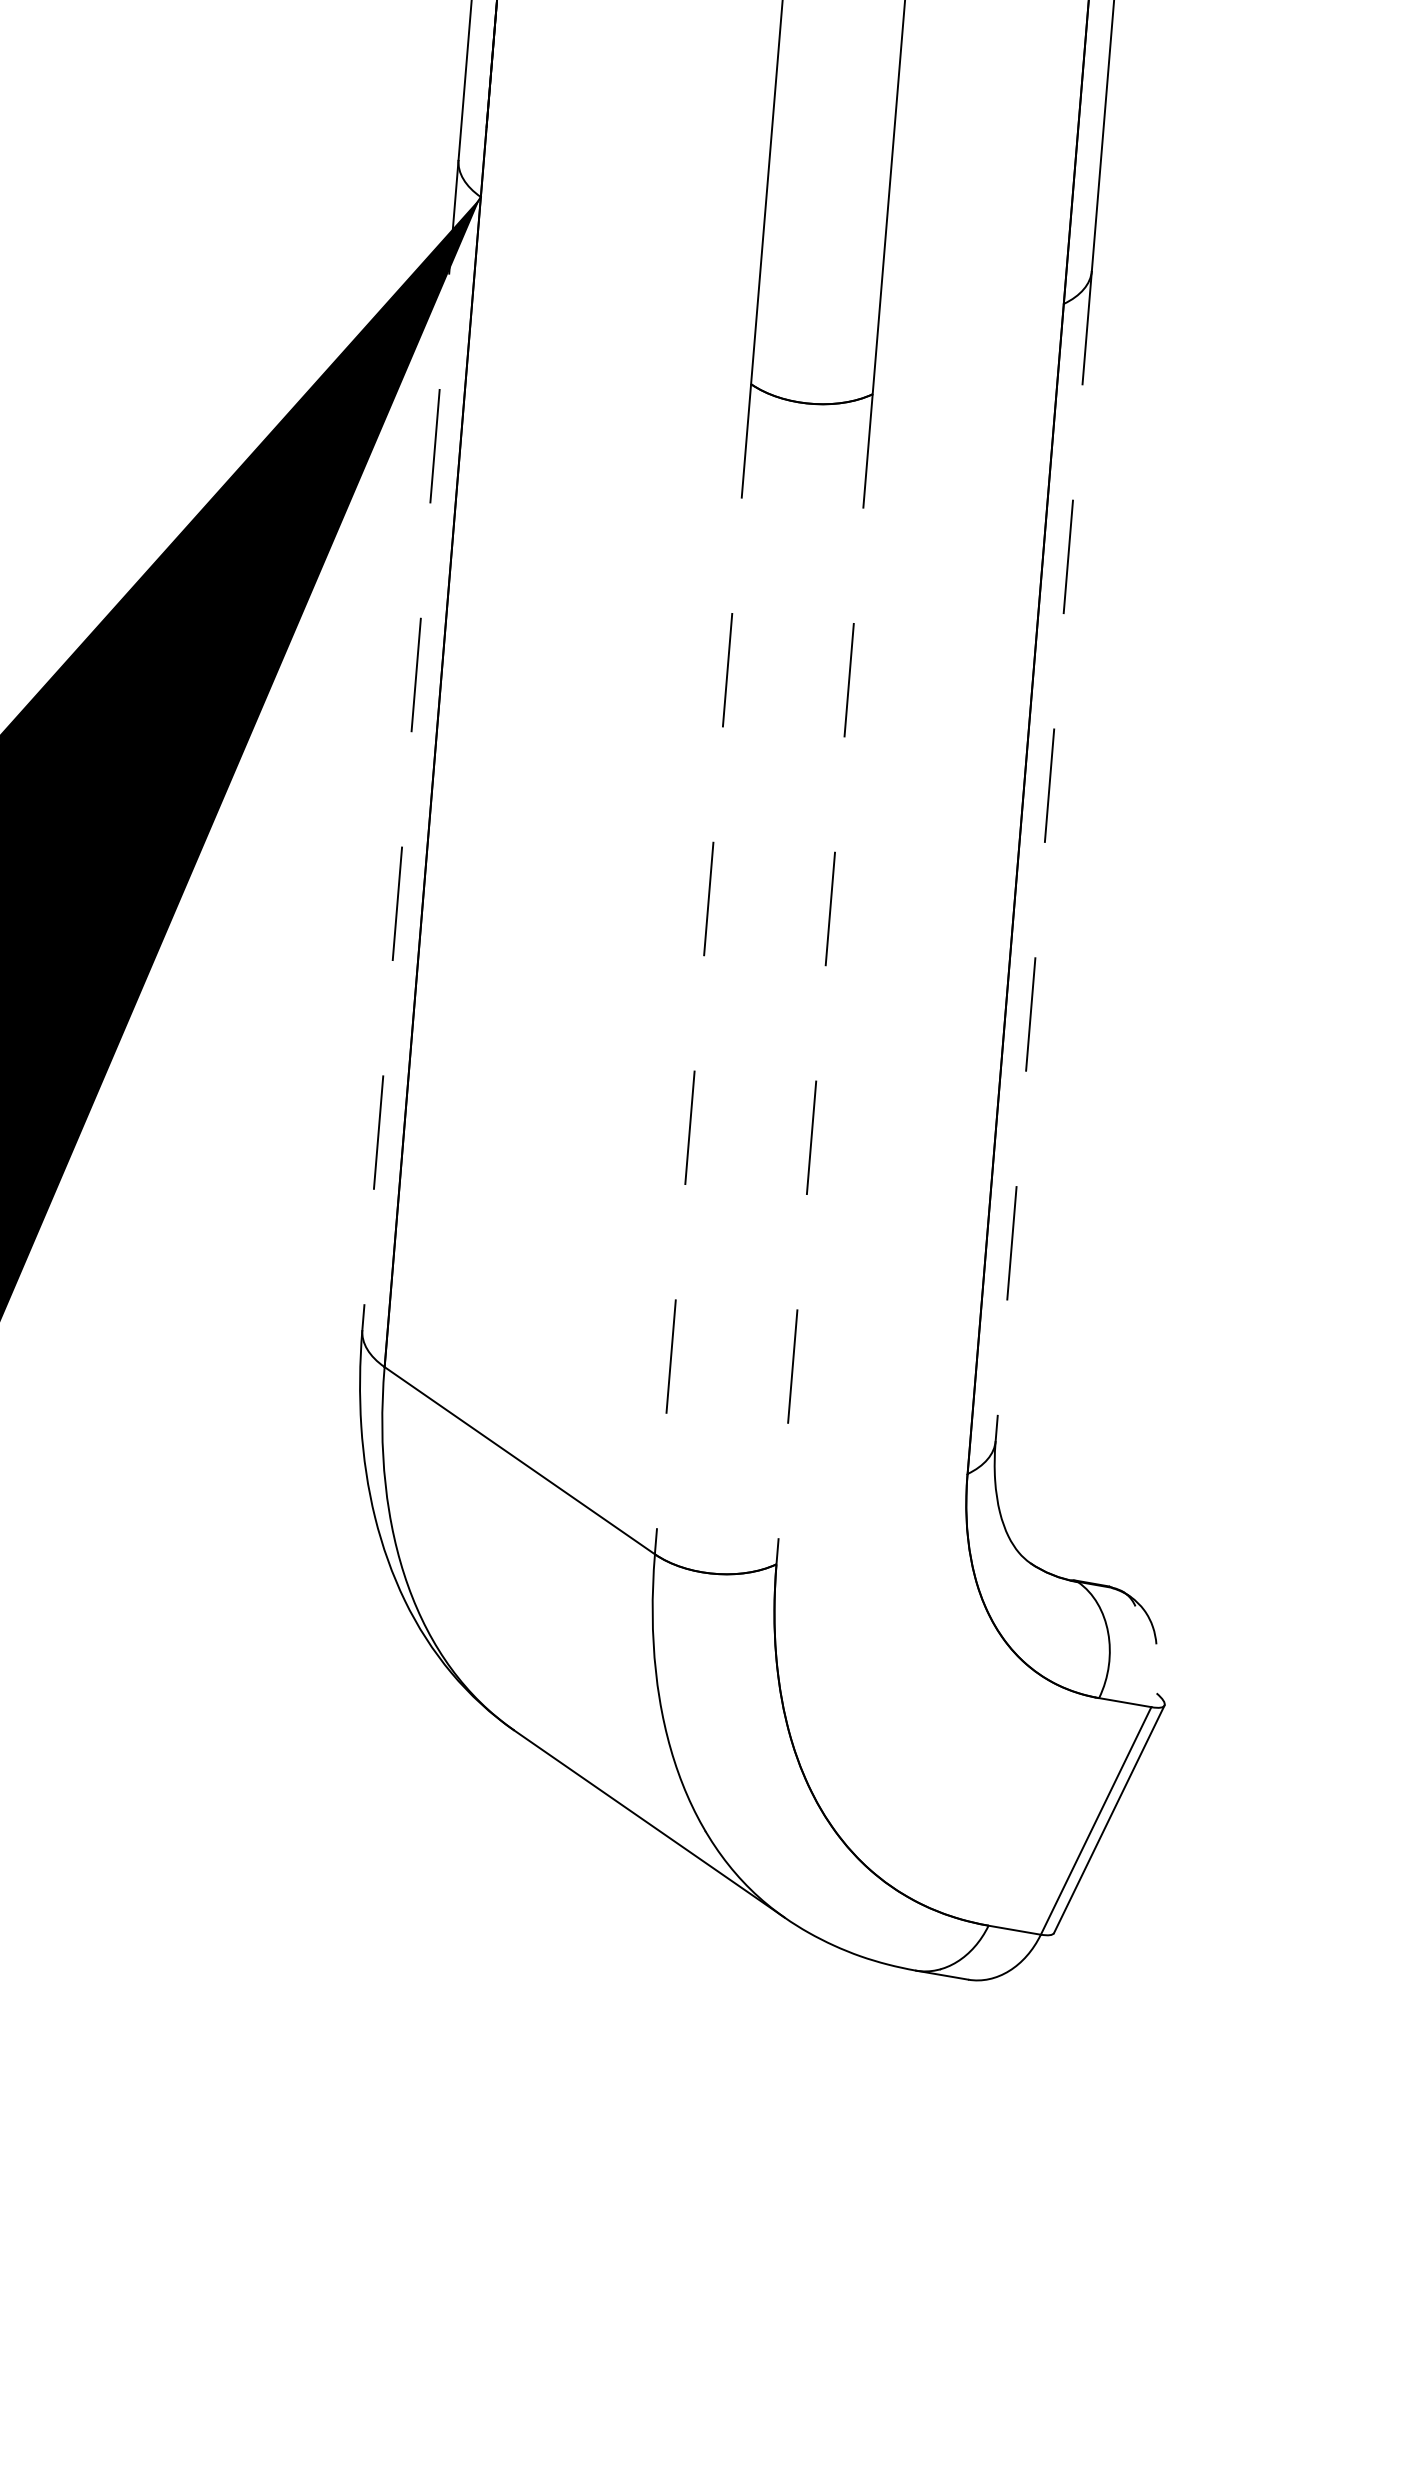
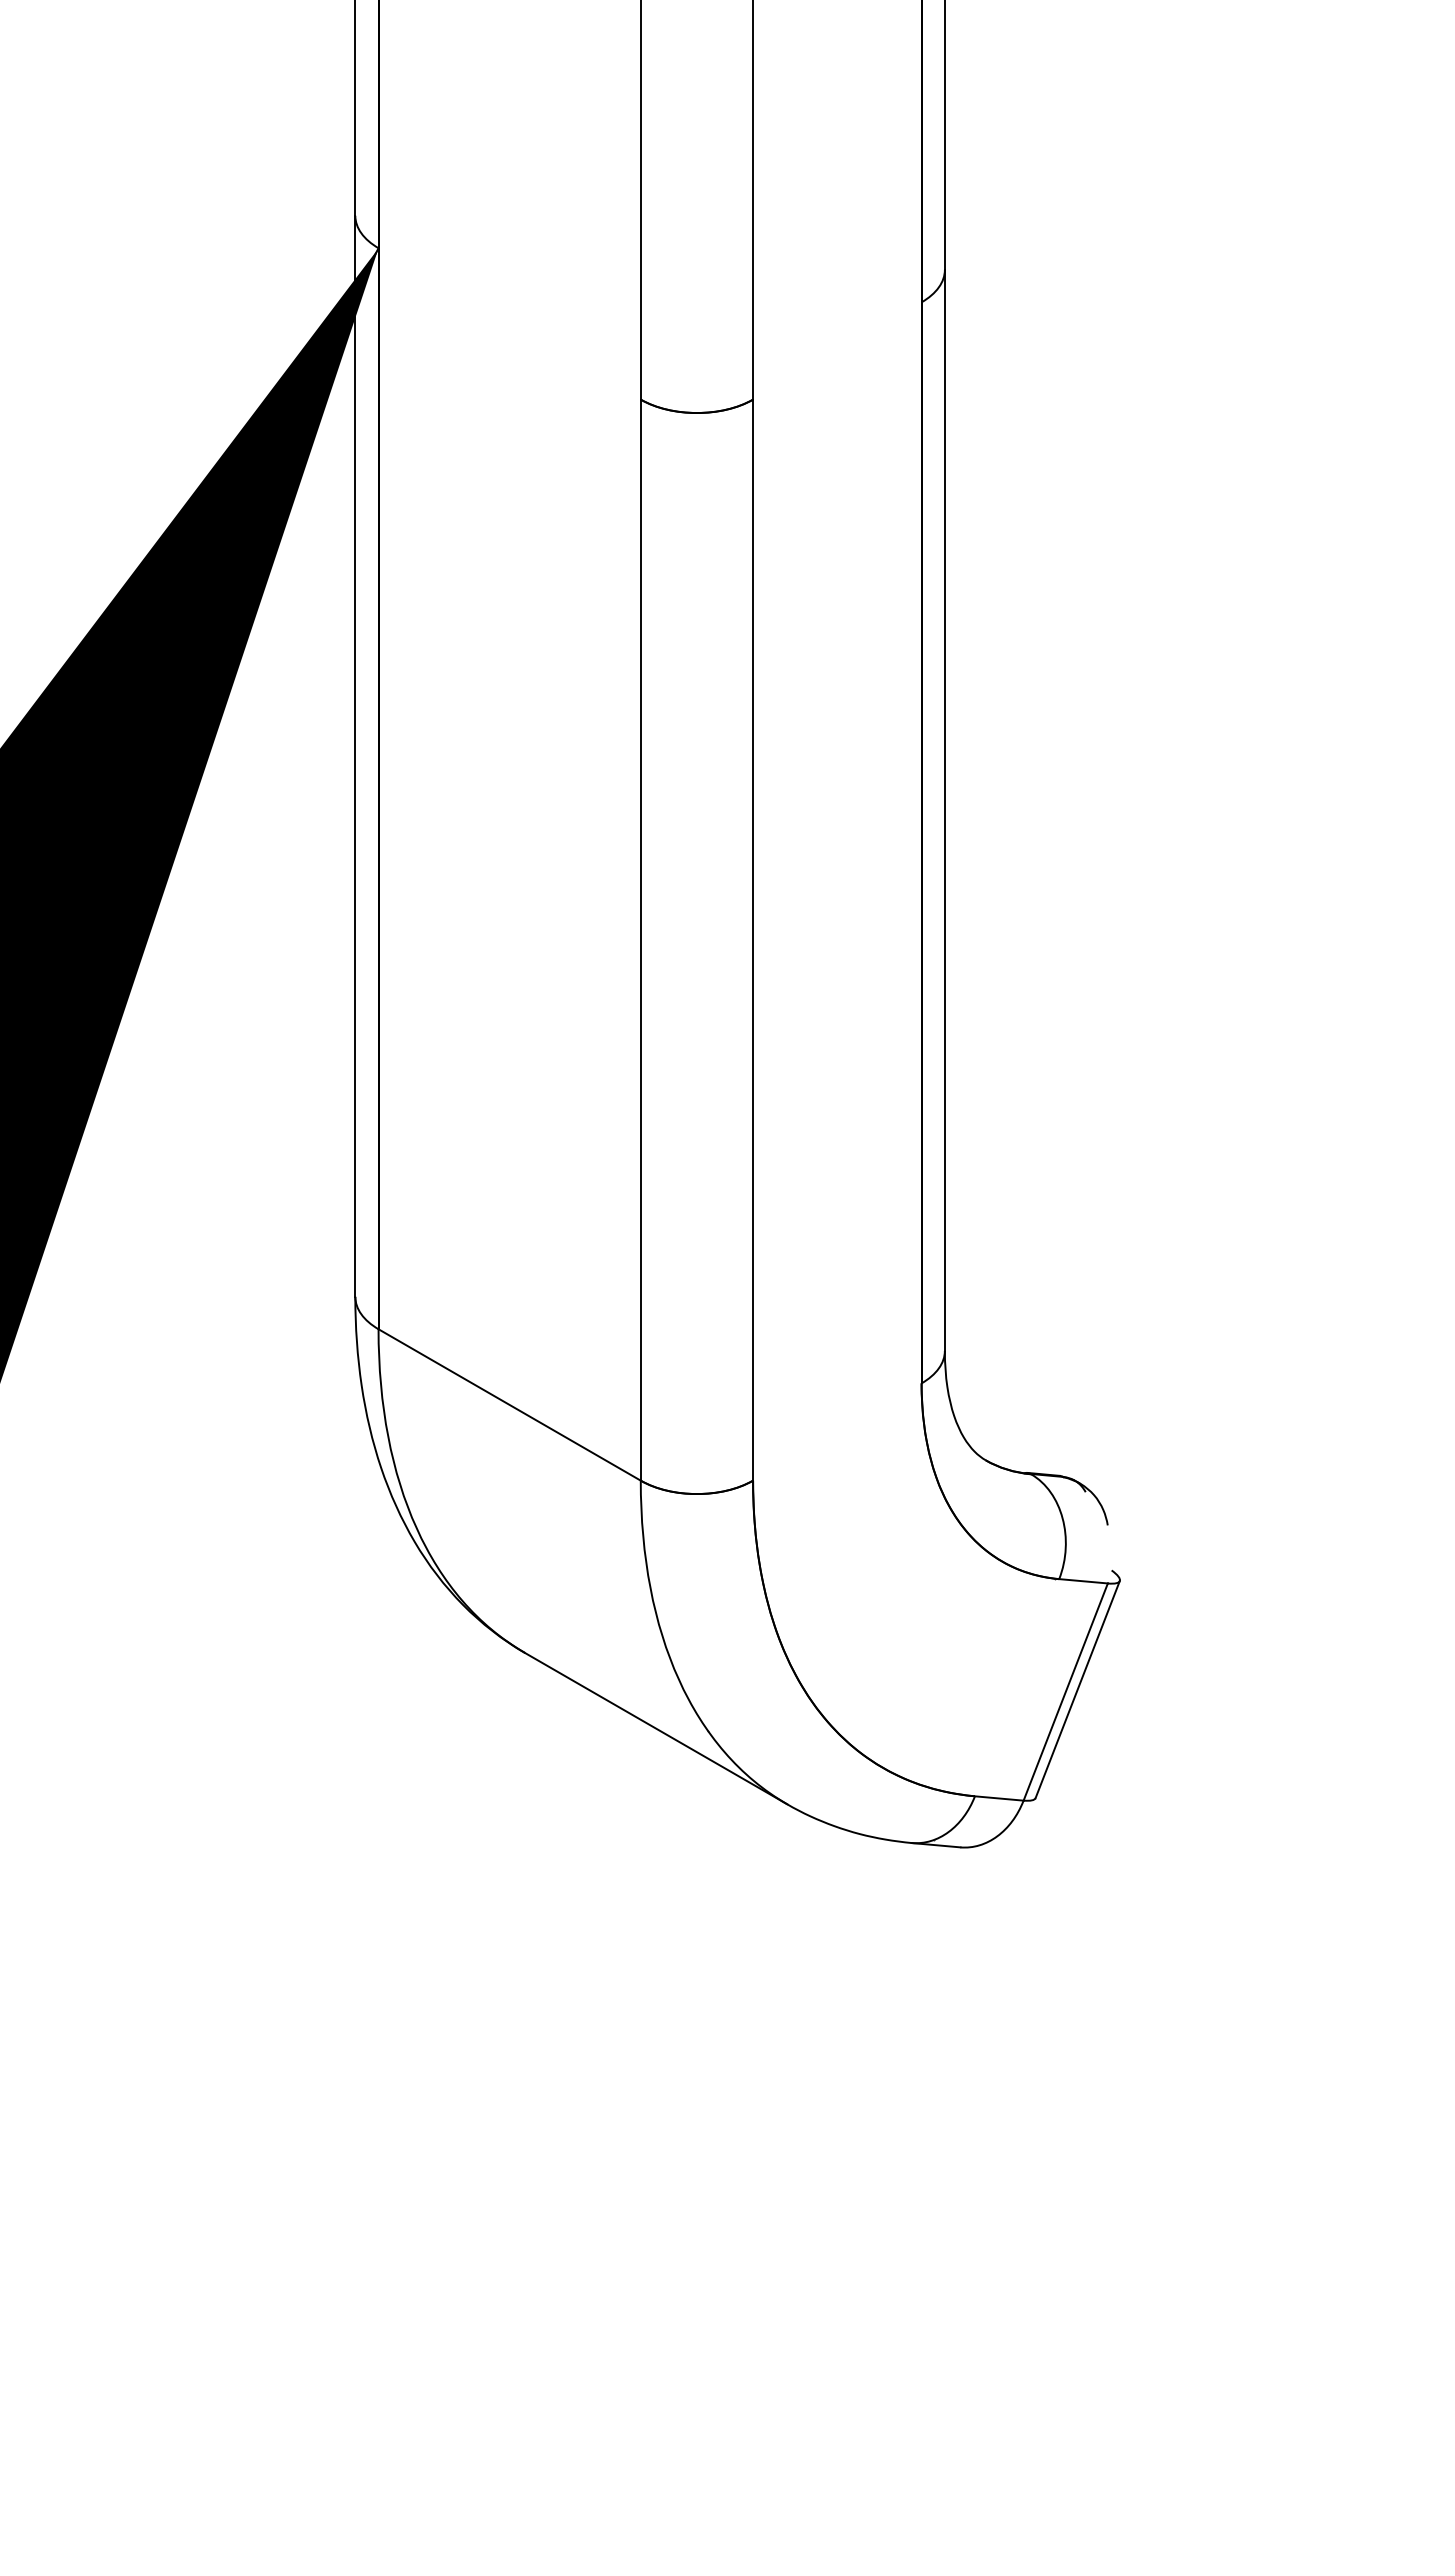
line: (410, 745) -> (355, 756), dashed -> solid
line: (1043, 855) -> (944, 810), dashed -> solid
line: (702, 969) -> (640, 940), dashed -> solid
line: (825, 979) -> (753, 940), dashed -> solid

